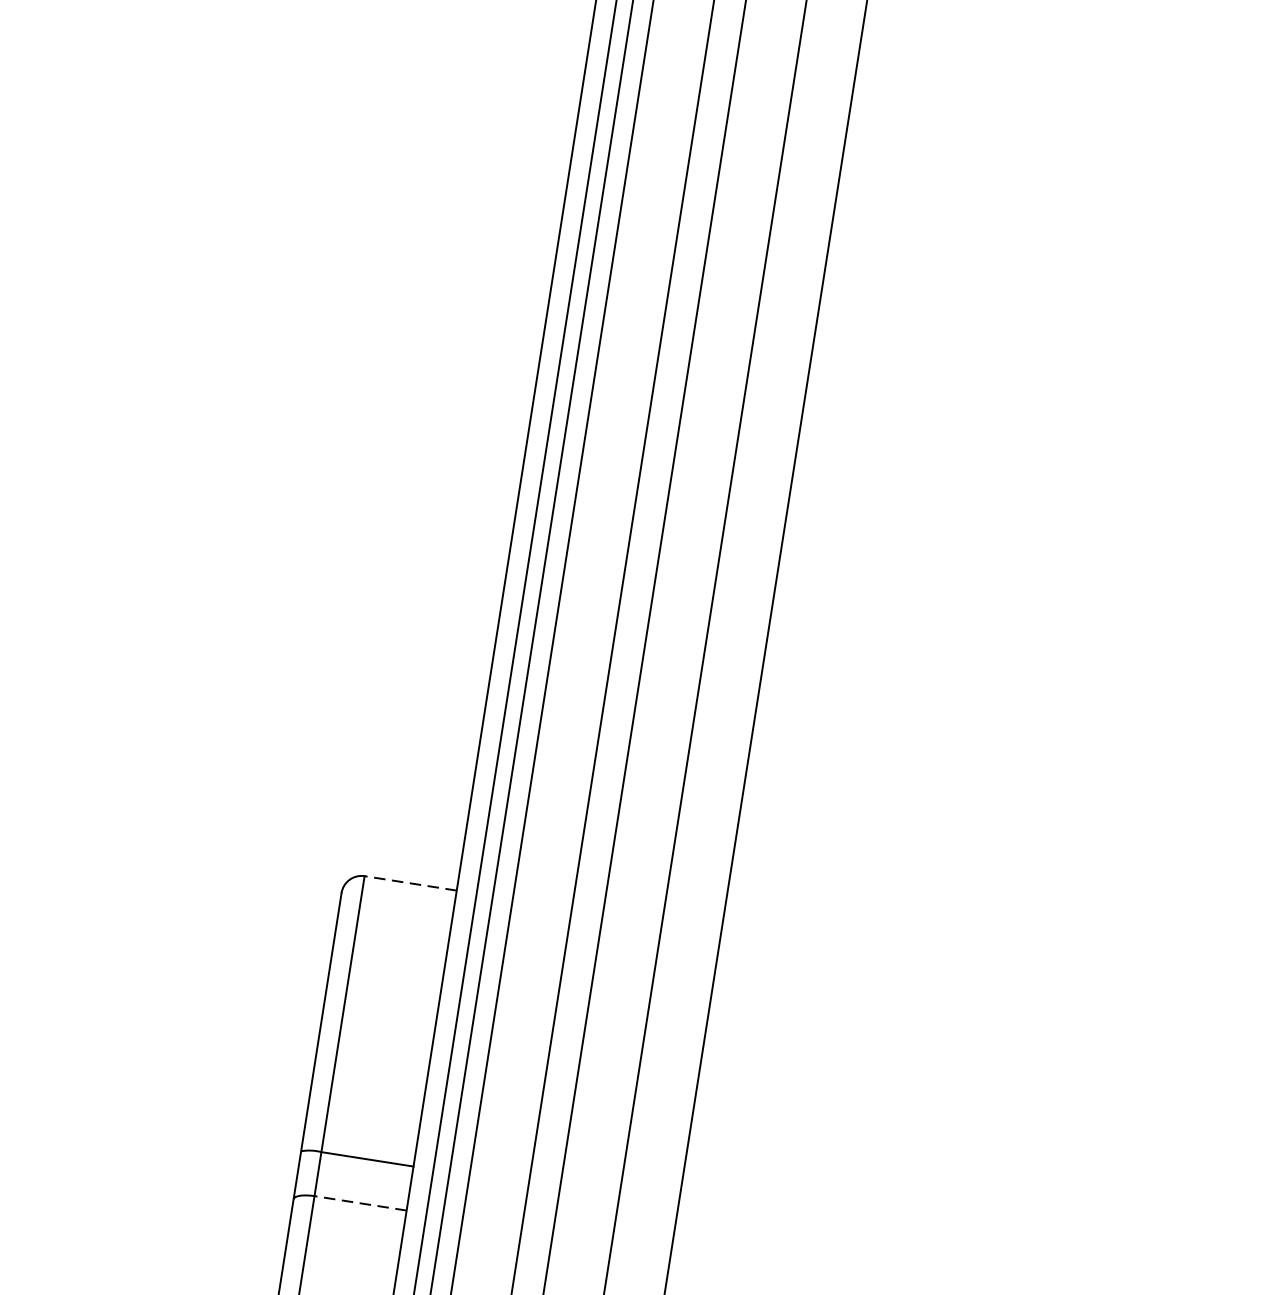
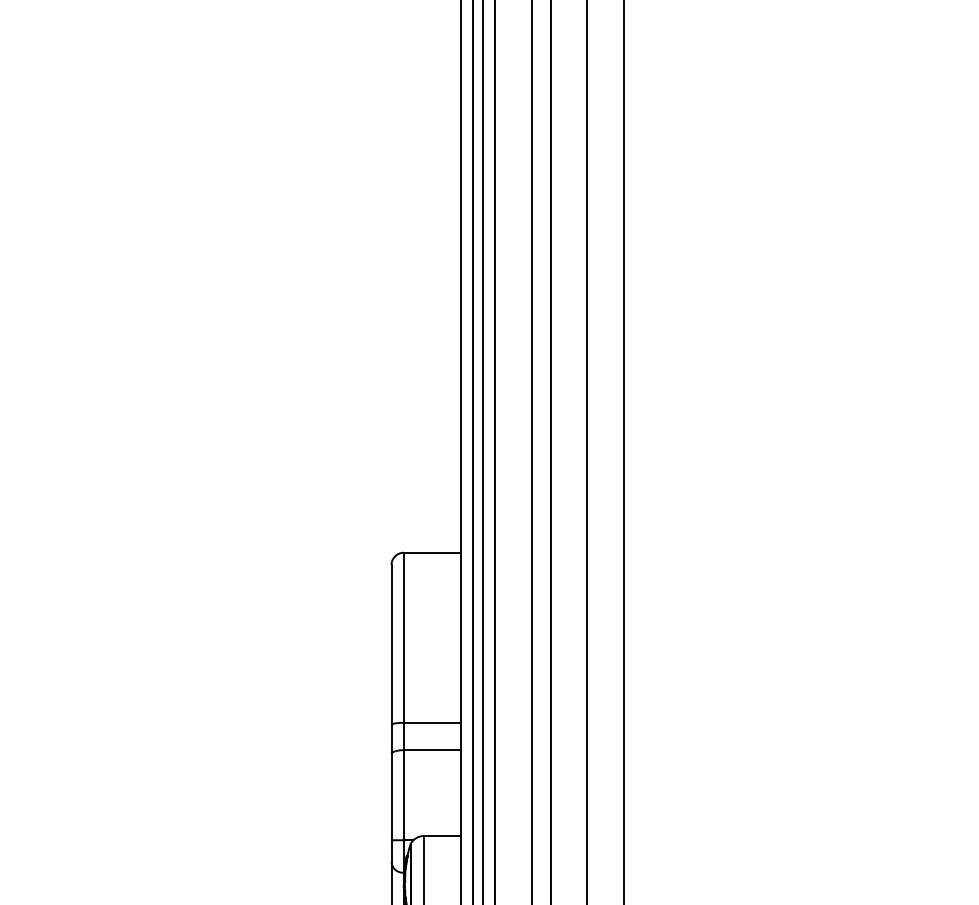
line: (409, 882) -> (431, 552), dashed -> solid
line: (359, 1203) -> (431, 750), dashed -> solid

